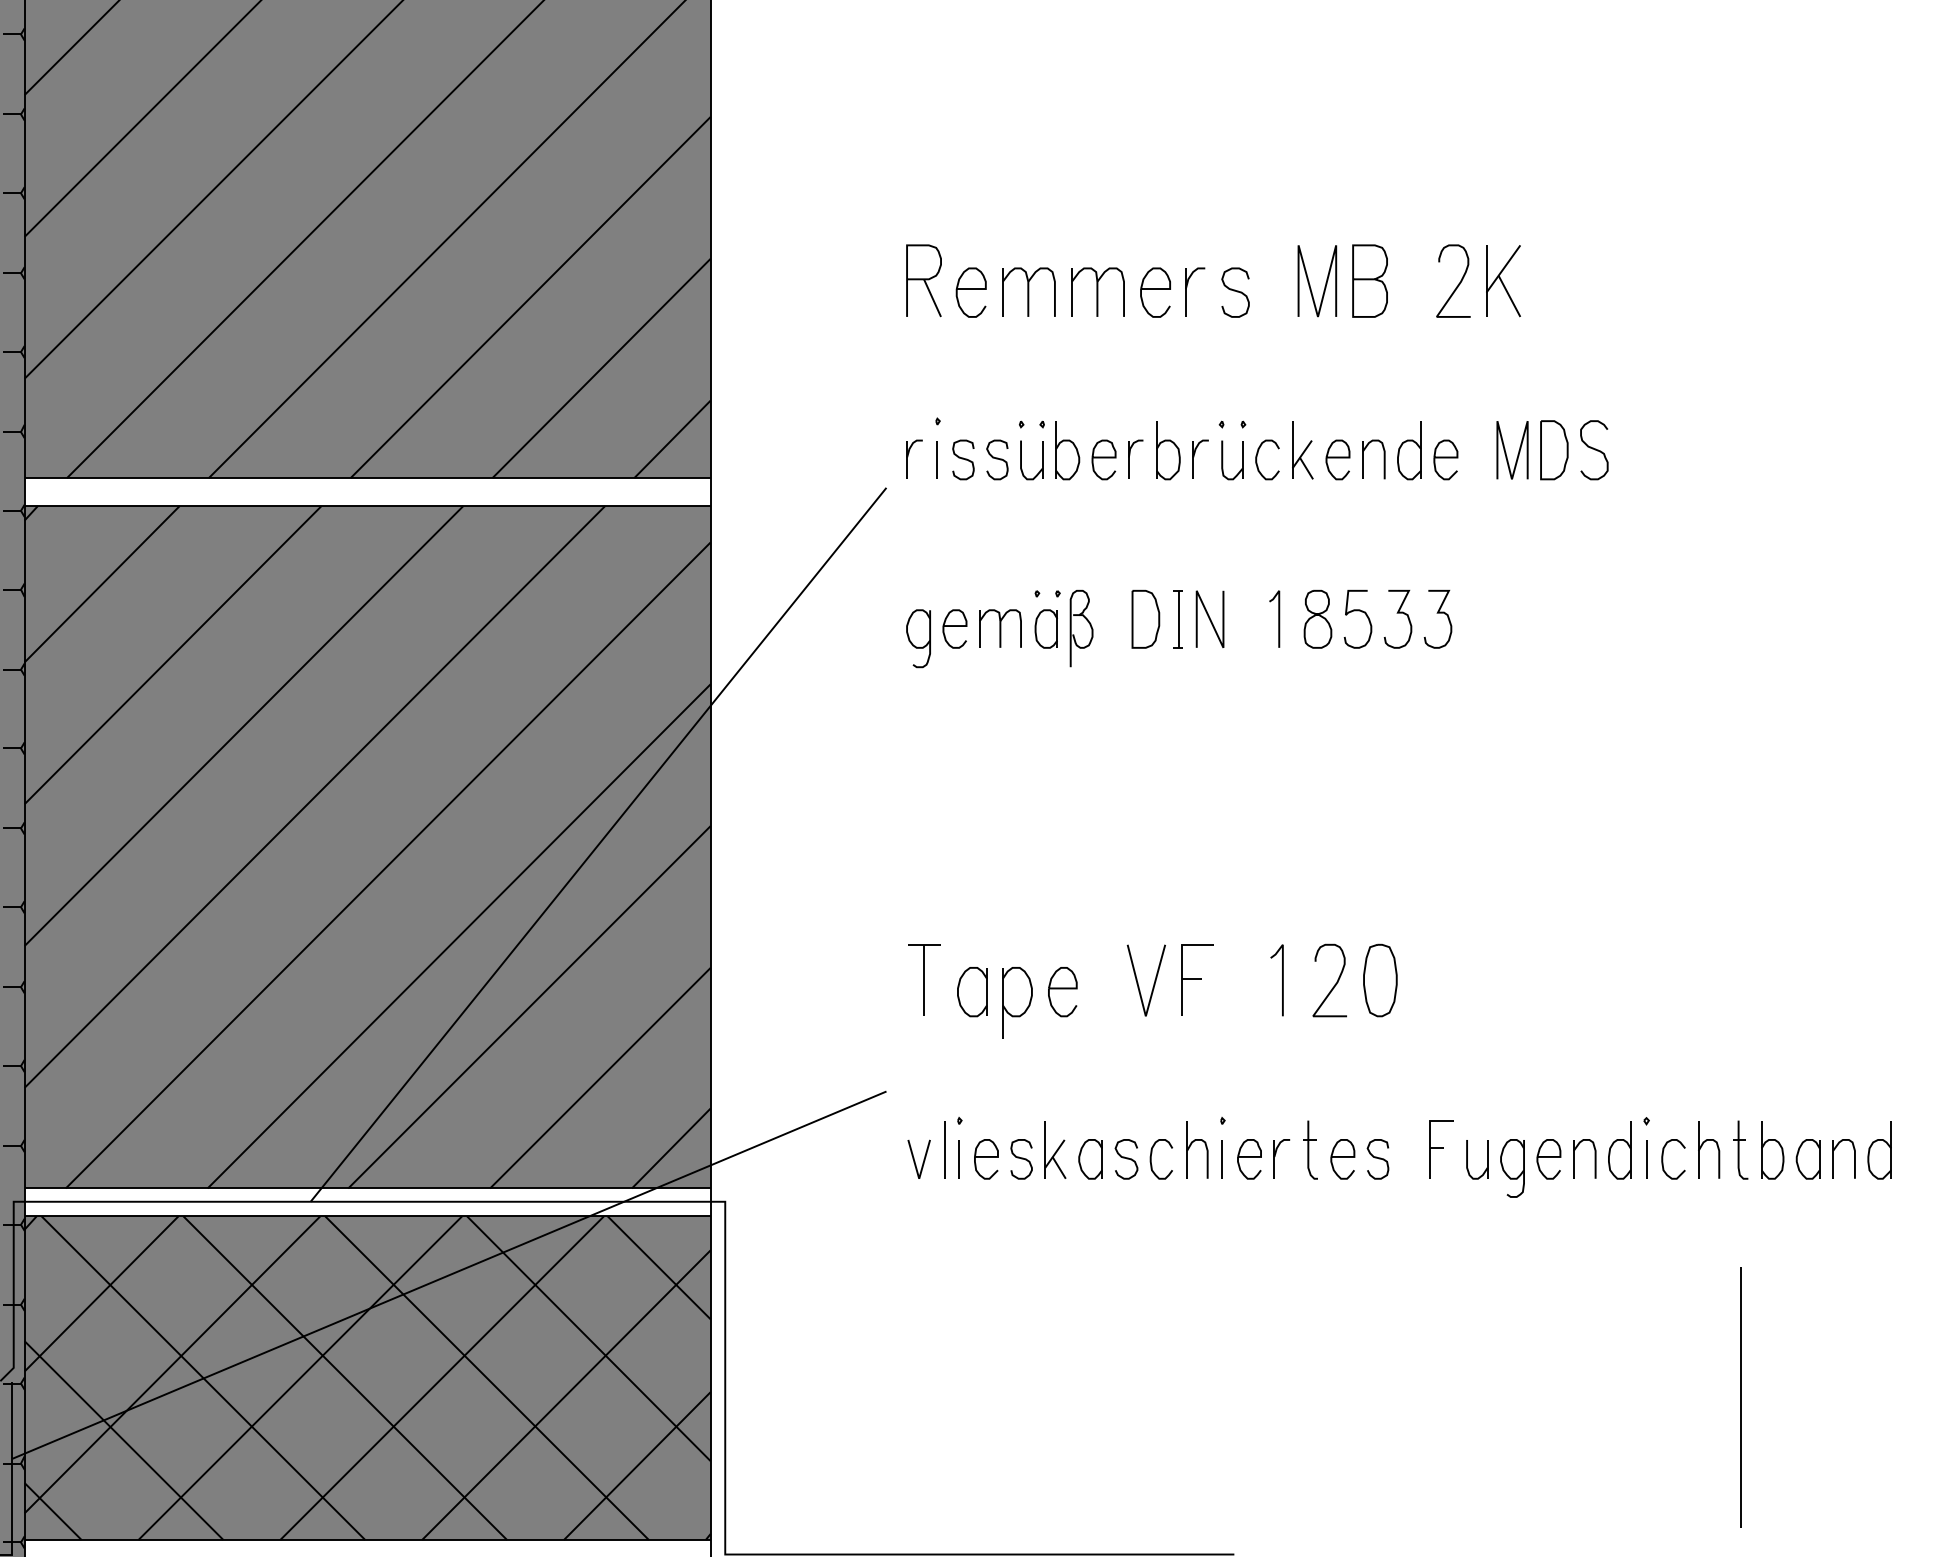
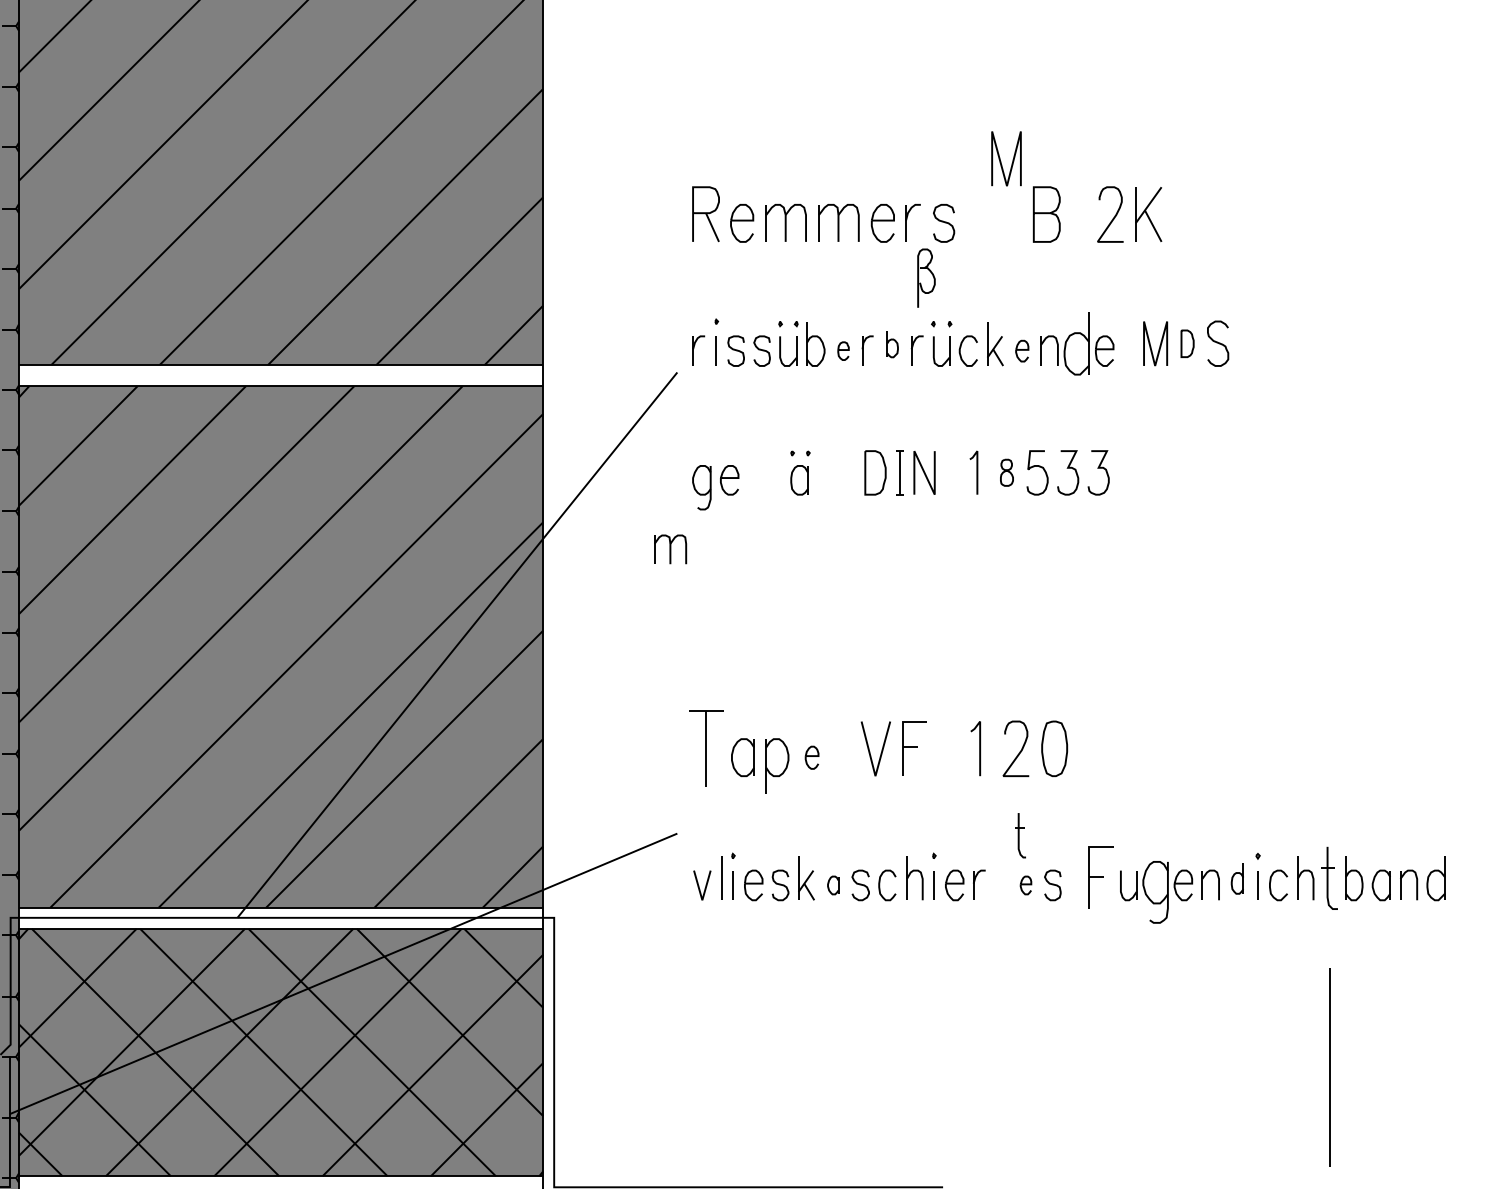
line: (1310, 284) -> (1001, 161), moved
part: (1168, 450) -> (892, 343), size x0.6
part: (1409, 450) -> (1076, 343), size x1.4
part: (1554, 450) -> (1187, 343), size x0.6
part: (1103, 459) -> (843, 350), size x0.6
part: (1337, 459) -> (1021, 350), size x0.7
part: (1317, 618) -> (1006, 472), size x0.6
part: (1000, 628) -> (670, 549), moved
part: (1081, 628) -> (926, 278), moved
part: (924, 979) -> (706, 748), size x1.4
part: (1062, 992) -> (811, 757), size x0.6
part: (1310, 1149) -> (1020, 835), moved
part: (1441, 1149) -> (1101, 877), size x1.4
part: (1740, 1149) -> (1329, 877), size x1.4
part: (1619, 1150) -> (1237, 878), size x0.7
part: (1090, 1159) -> (833, 885), size x0.6
part: (1342, 1159) -> (1025, 885), size x0.6
part: (1512, 1168) -> (1155, 892), size x1.4

